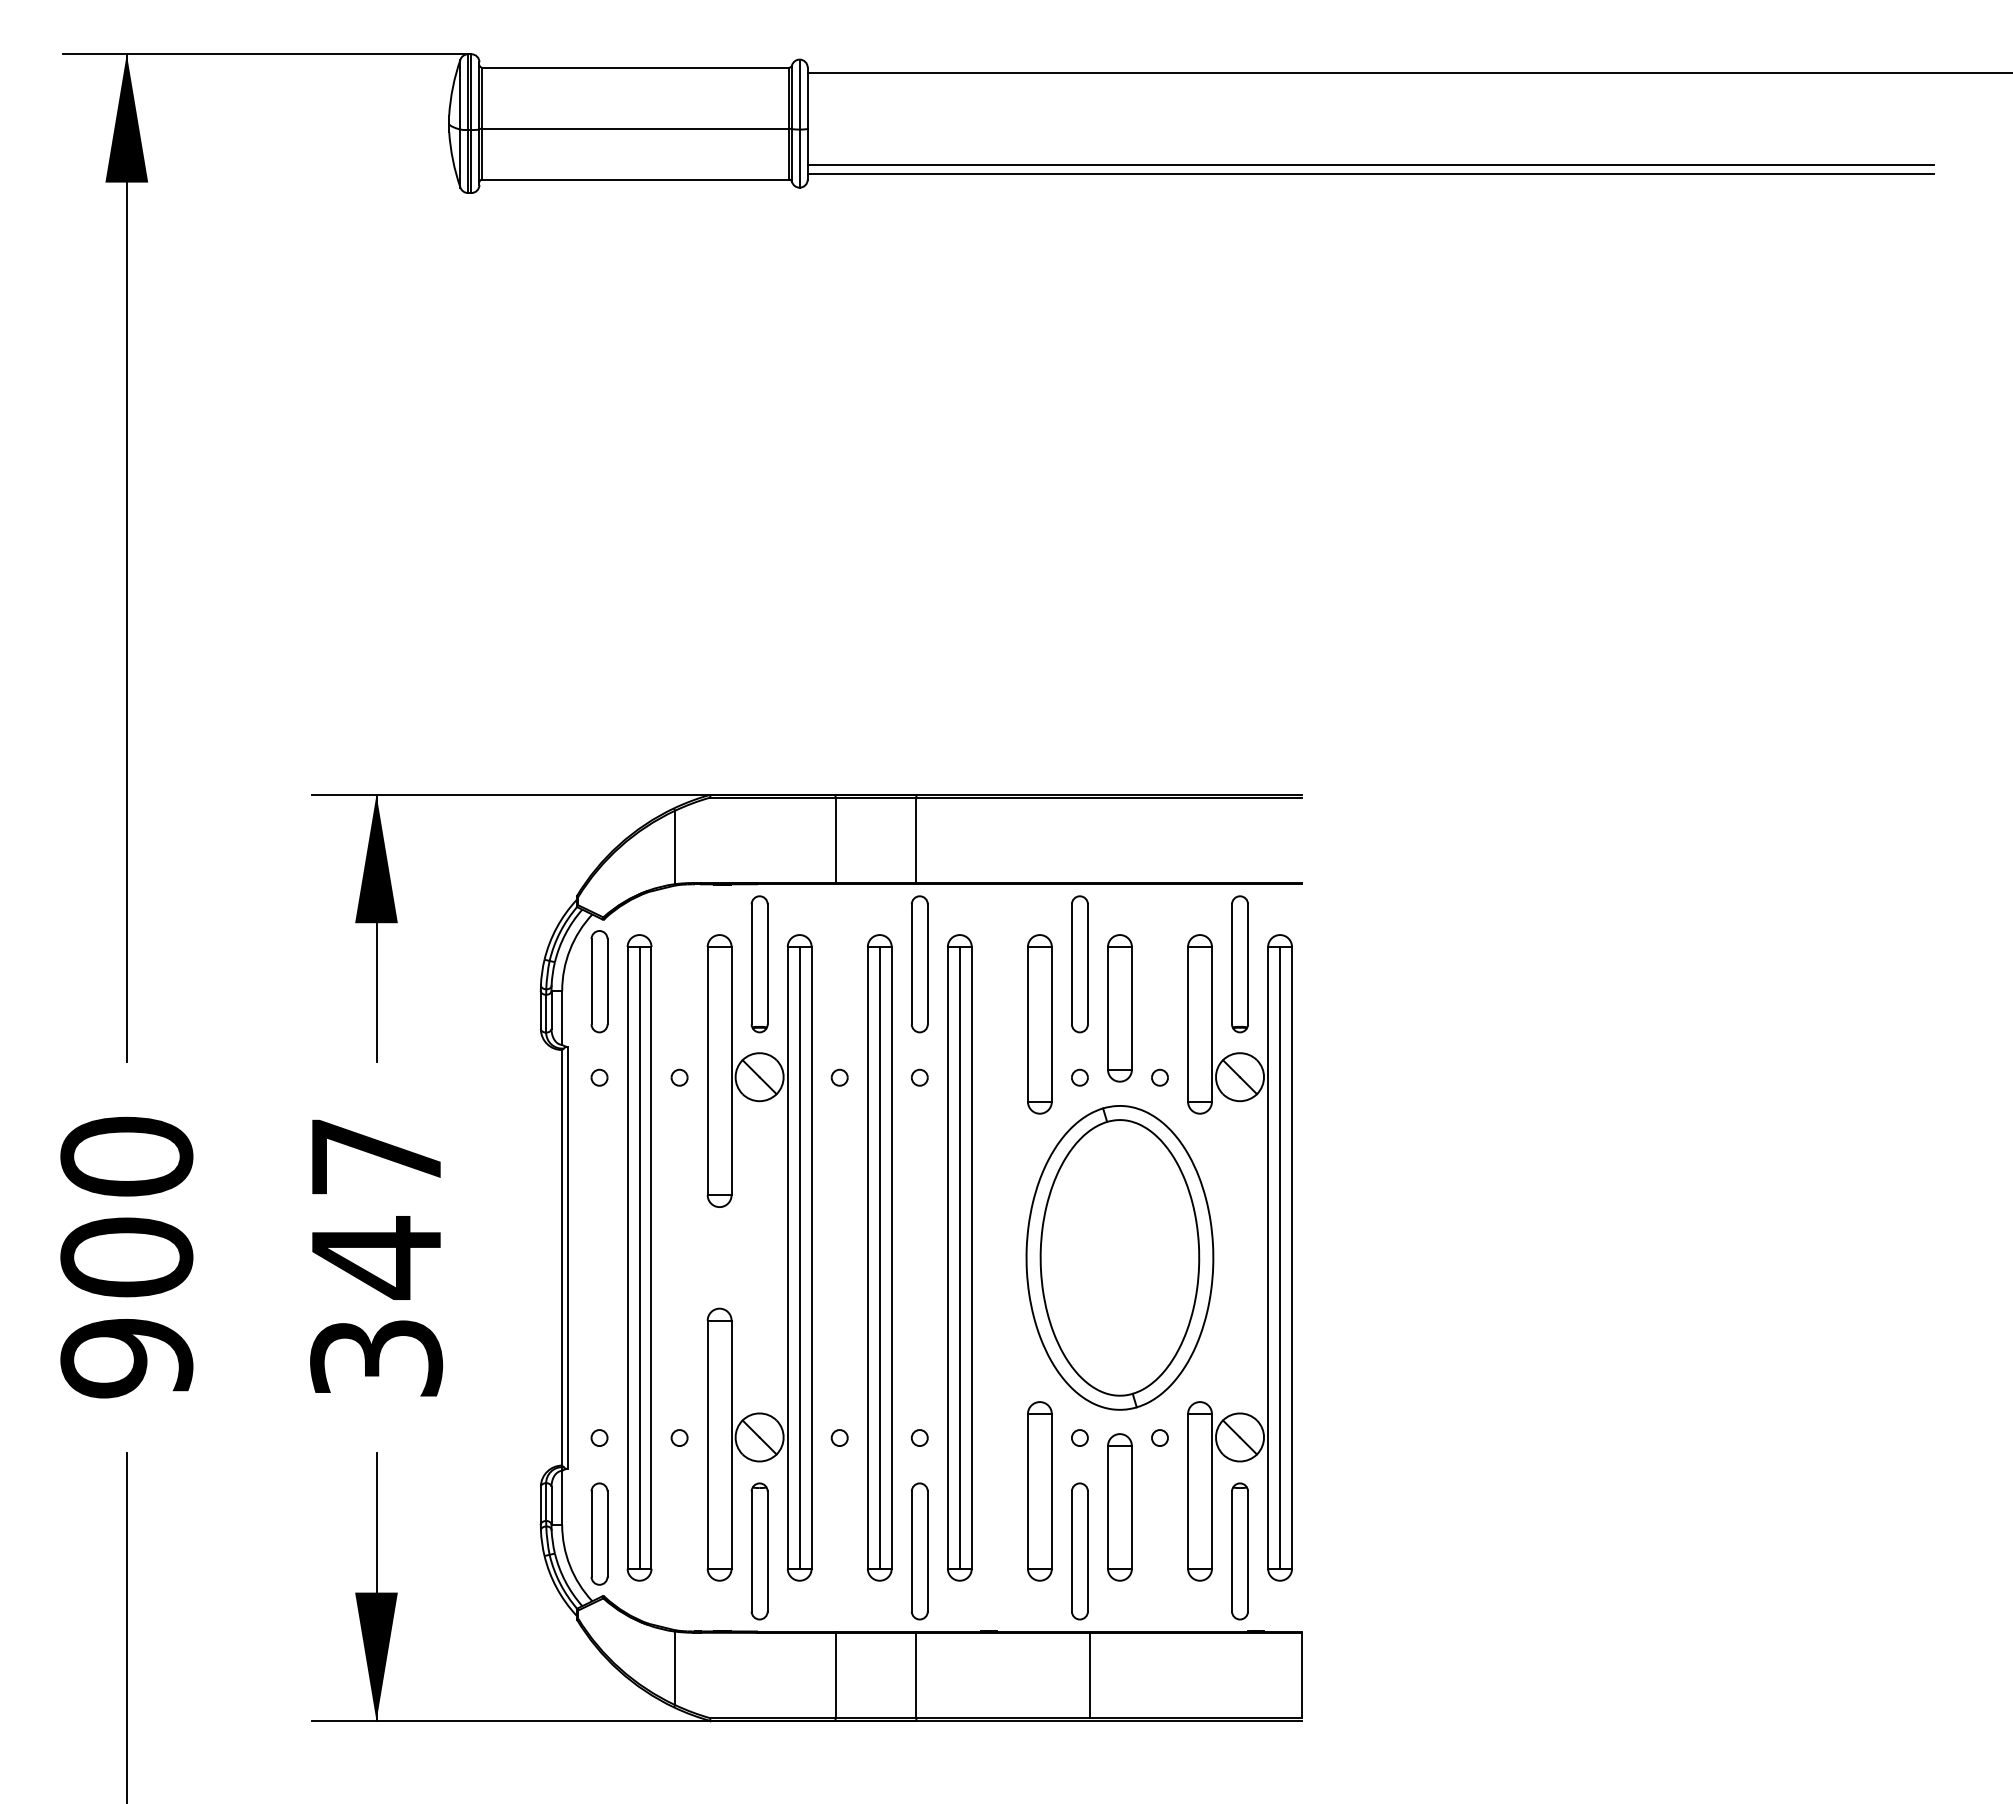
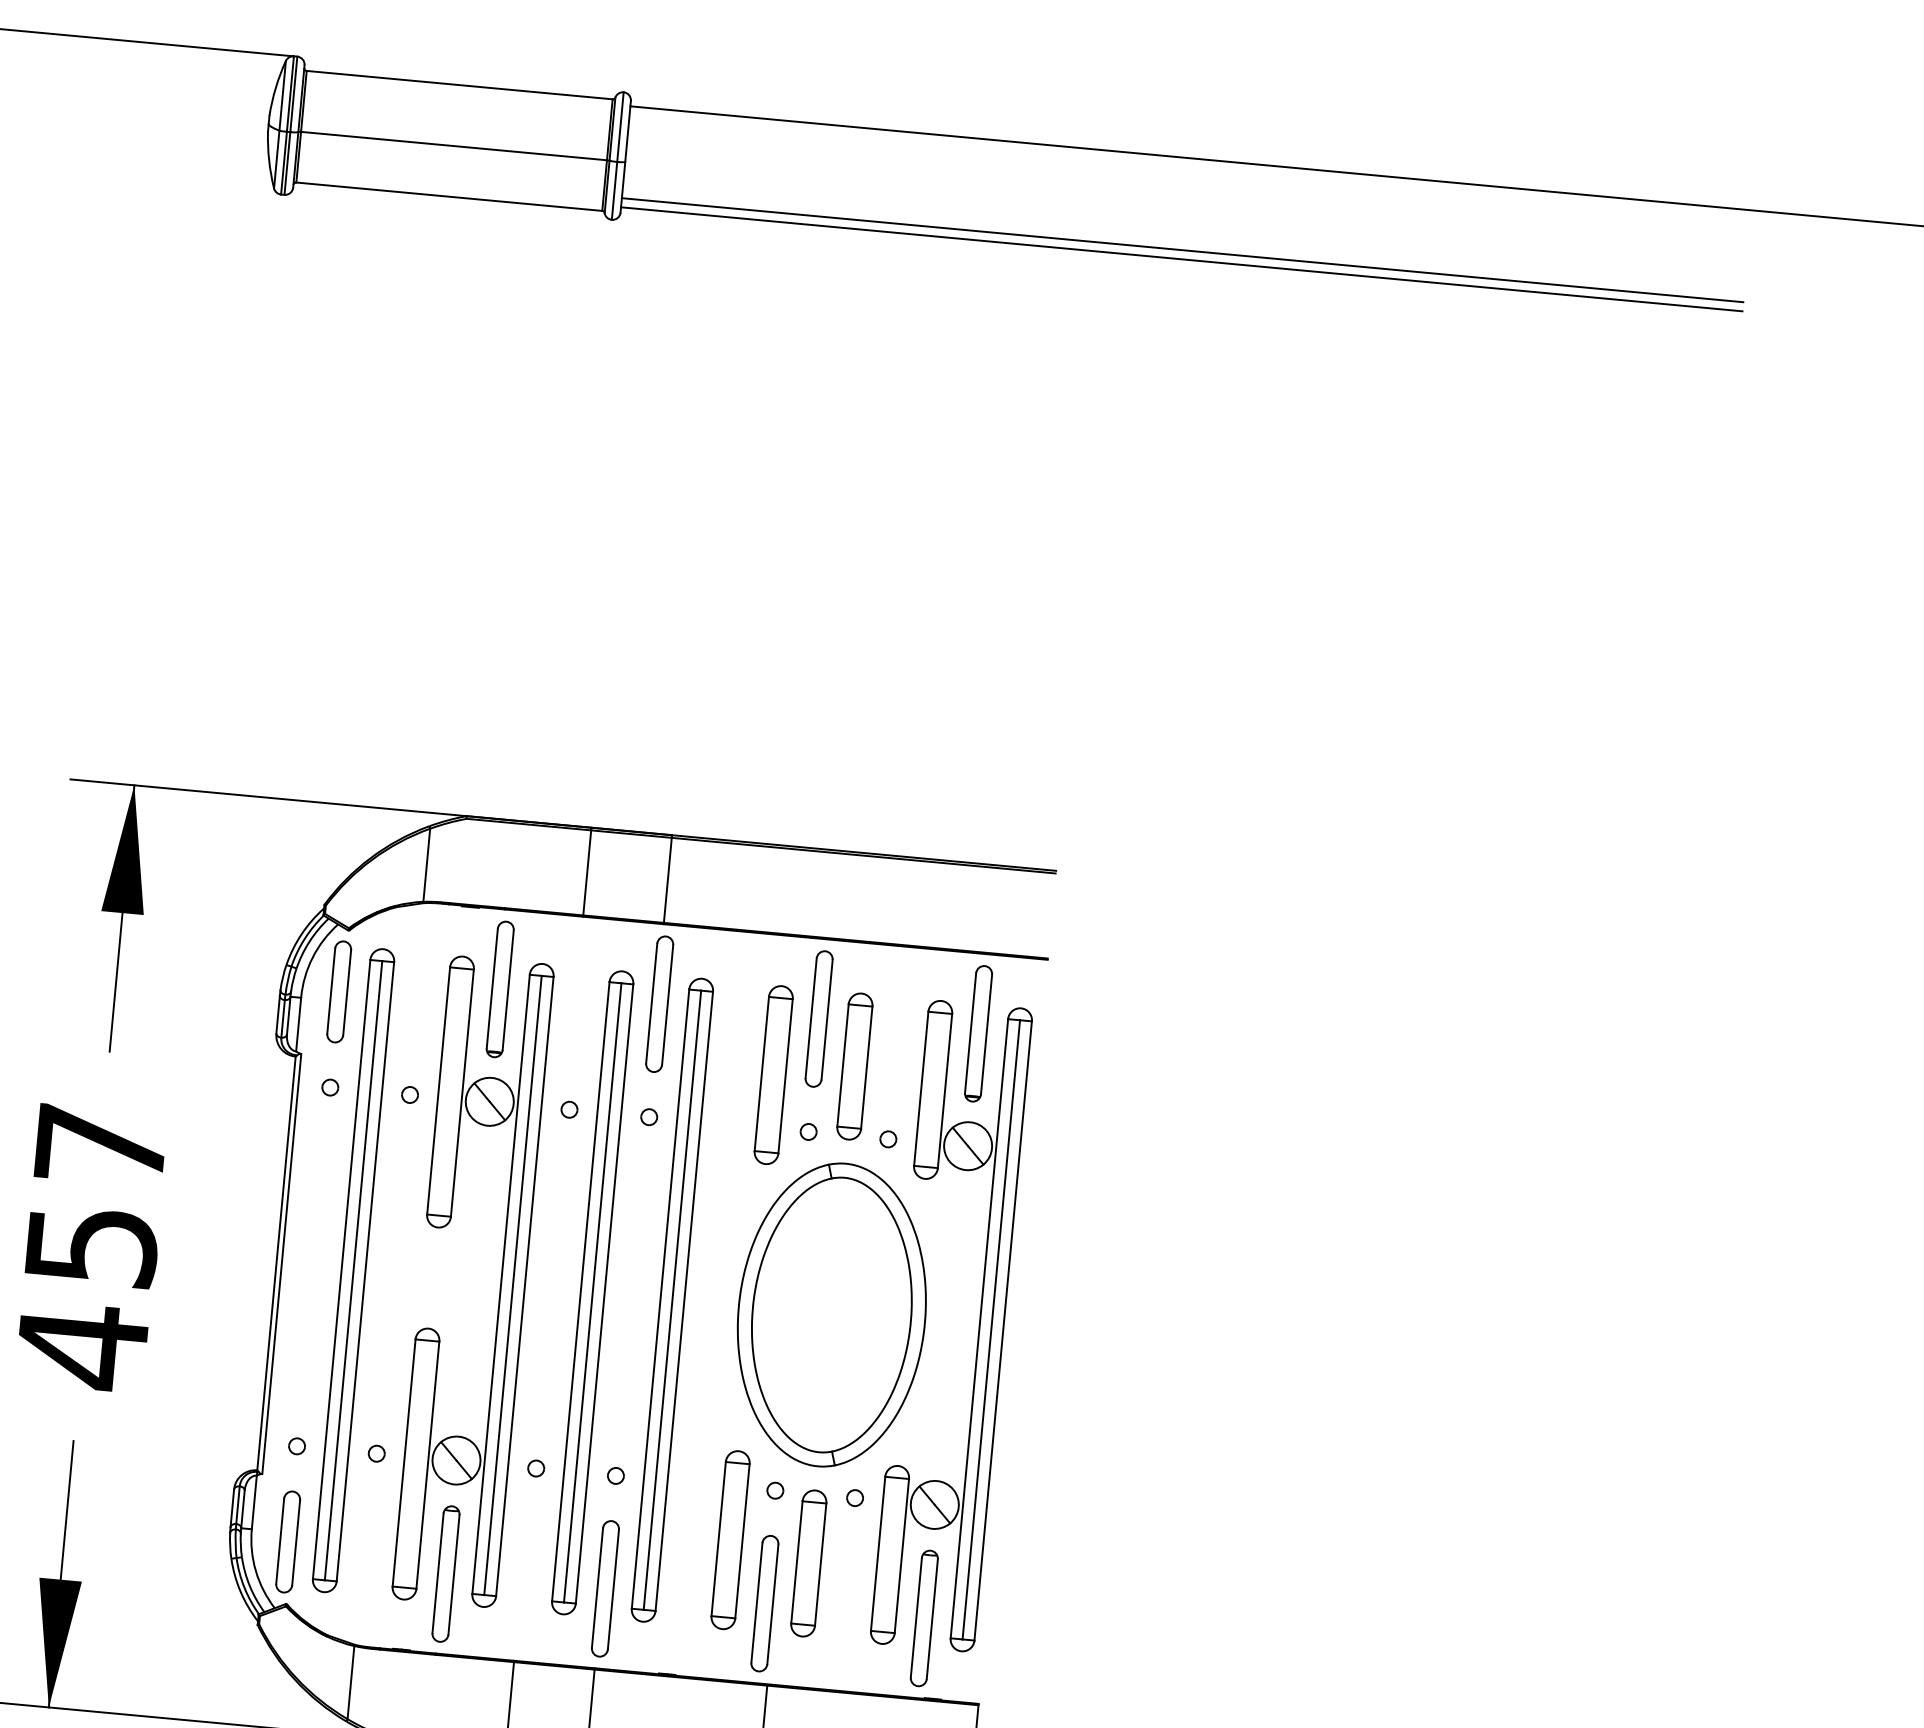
text: (376, 1308) -> (86, 1296), 347 -> 457

